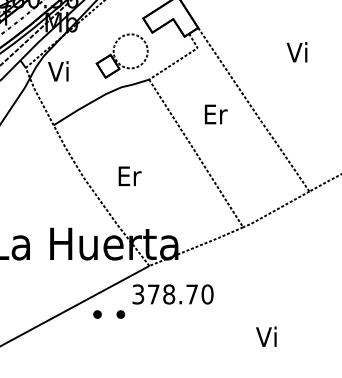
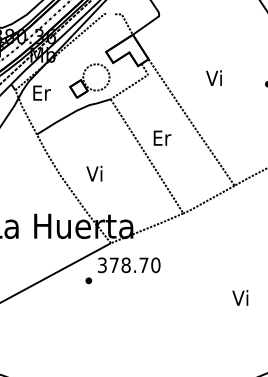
text: (296, 51) -> (213, 77), moved
text: (59, 70) -> (41, 92), Vi -> Er
text: (216, 113) -> (162, 137), moved
text: (129, 175) -> (95, 173), Er -> Vi
part: (97, 314) -> (70, 280), removed
text: (266, 336) -> (240, 297), moved

